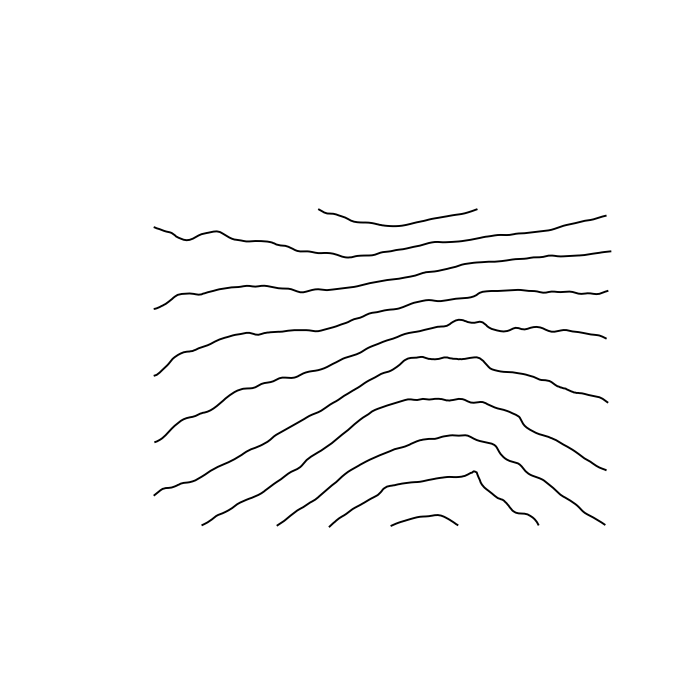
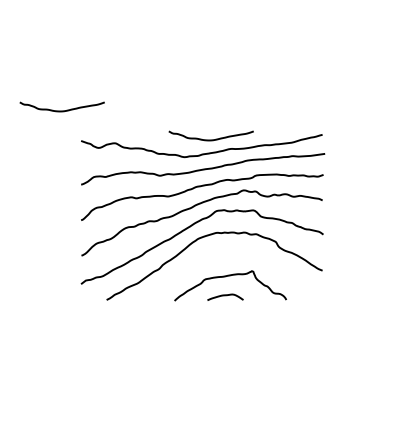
curve: (116, 169) -> (61, 110), added
curve: (439, 440) -> (233, 254), removed

